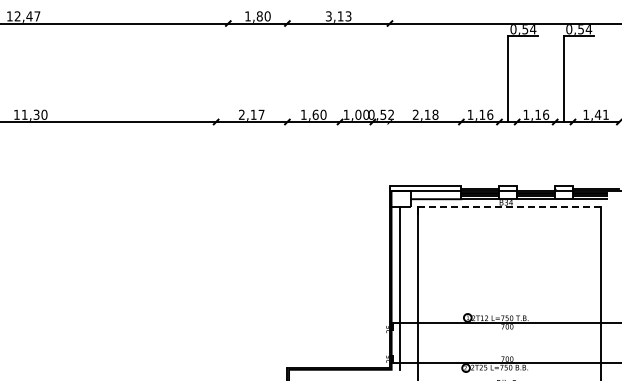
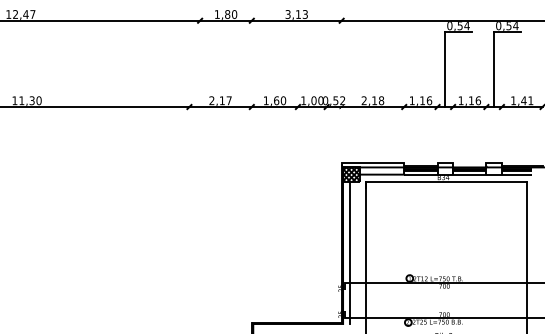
hatch: (401, 198) -> (351, 174), added
line: (509, 207) -> (446, 181), dashed -> solid

